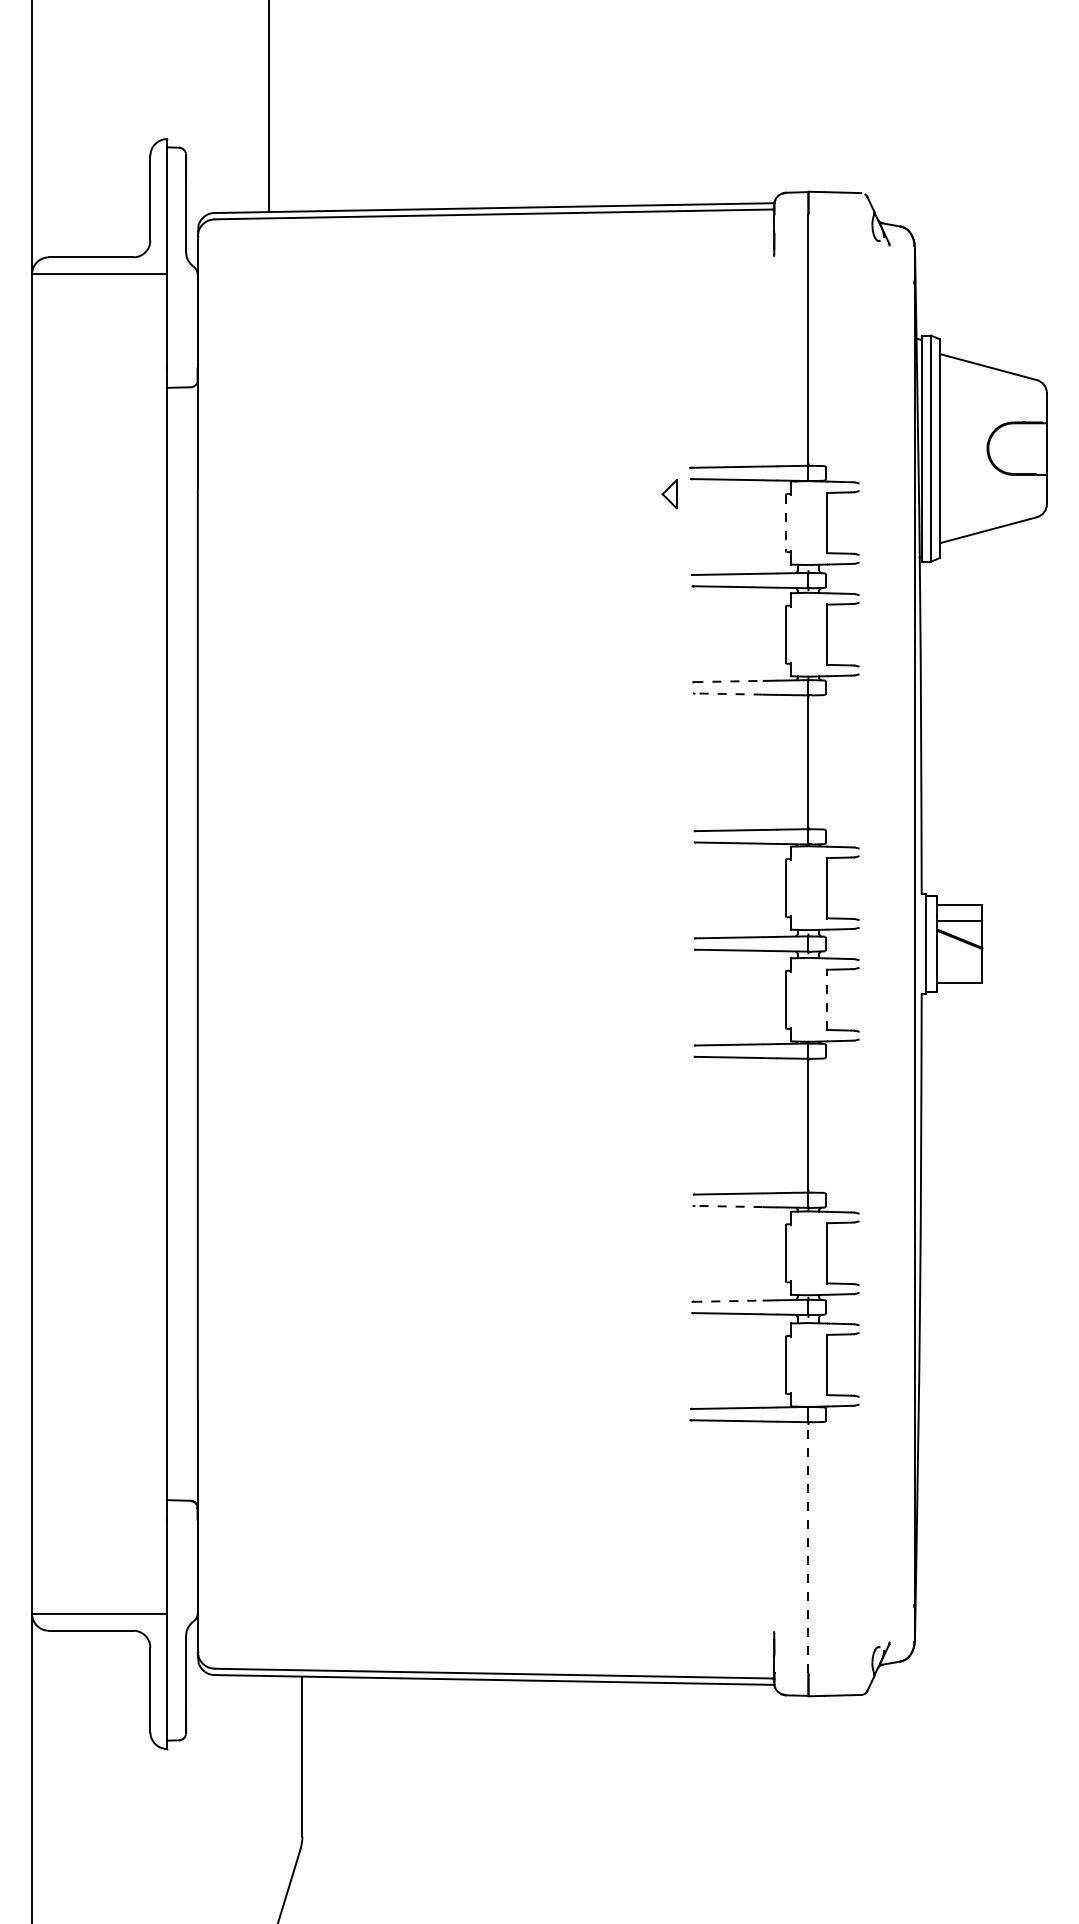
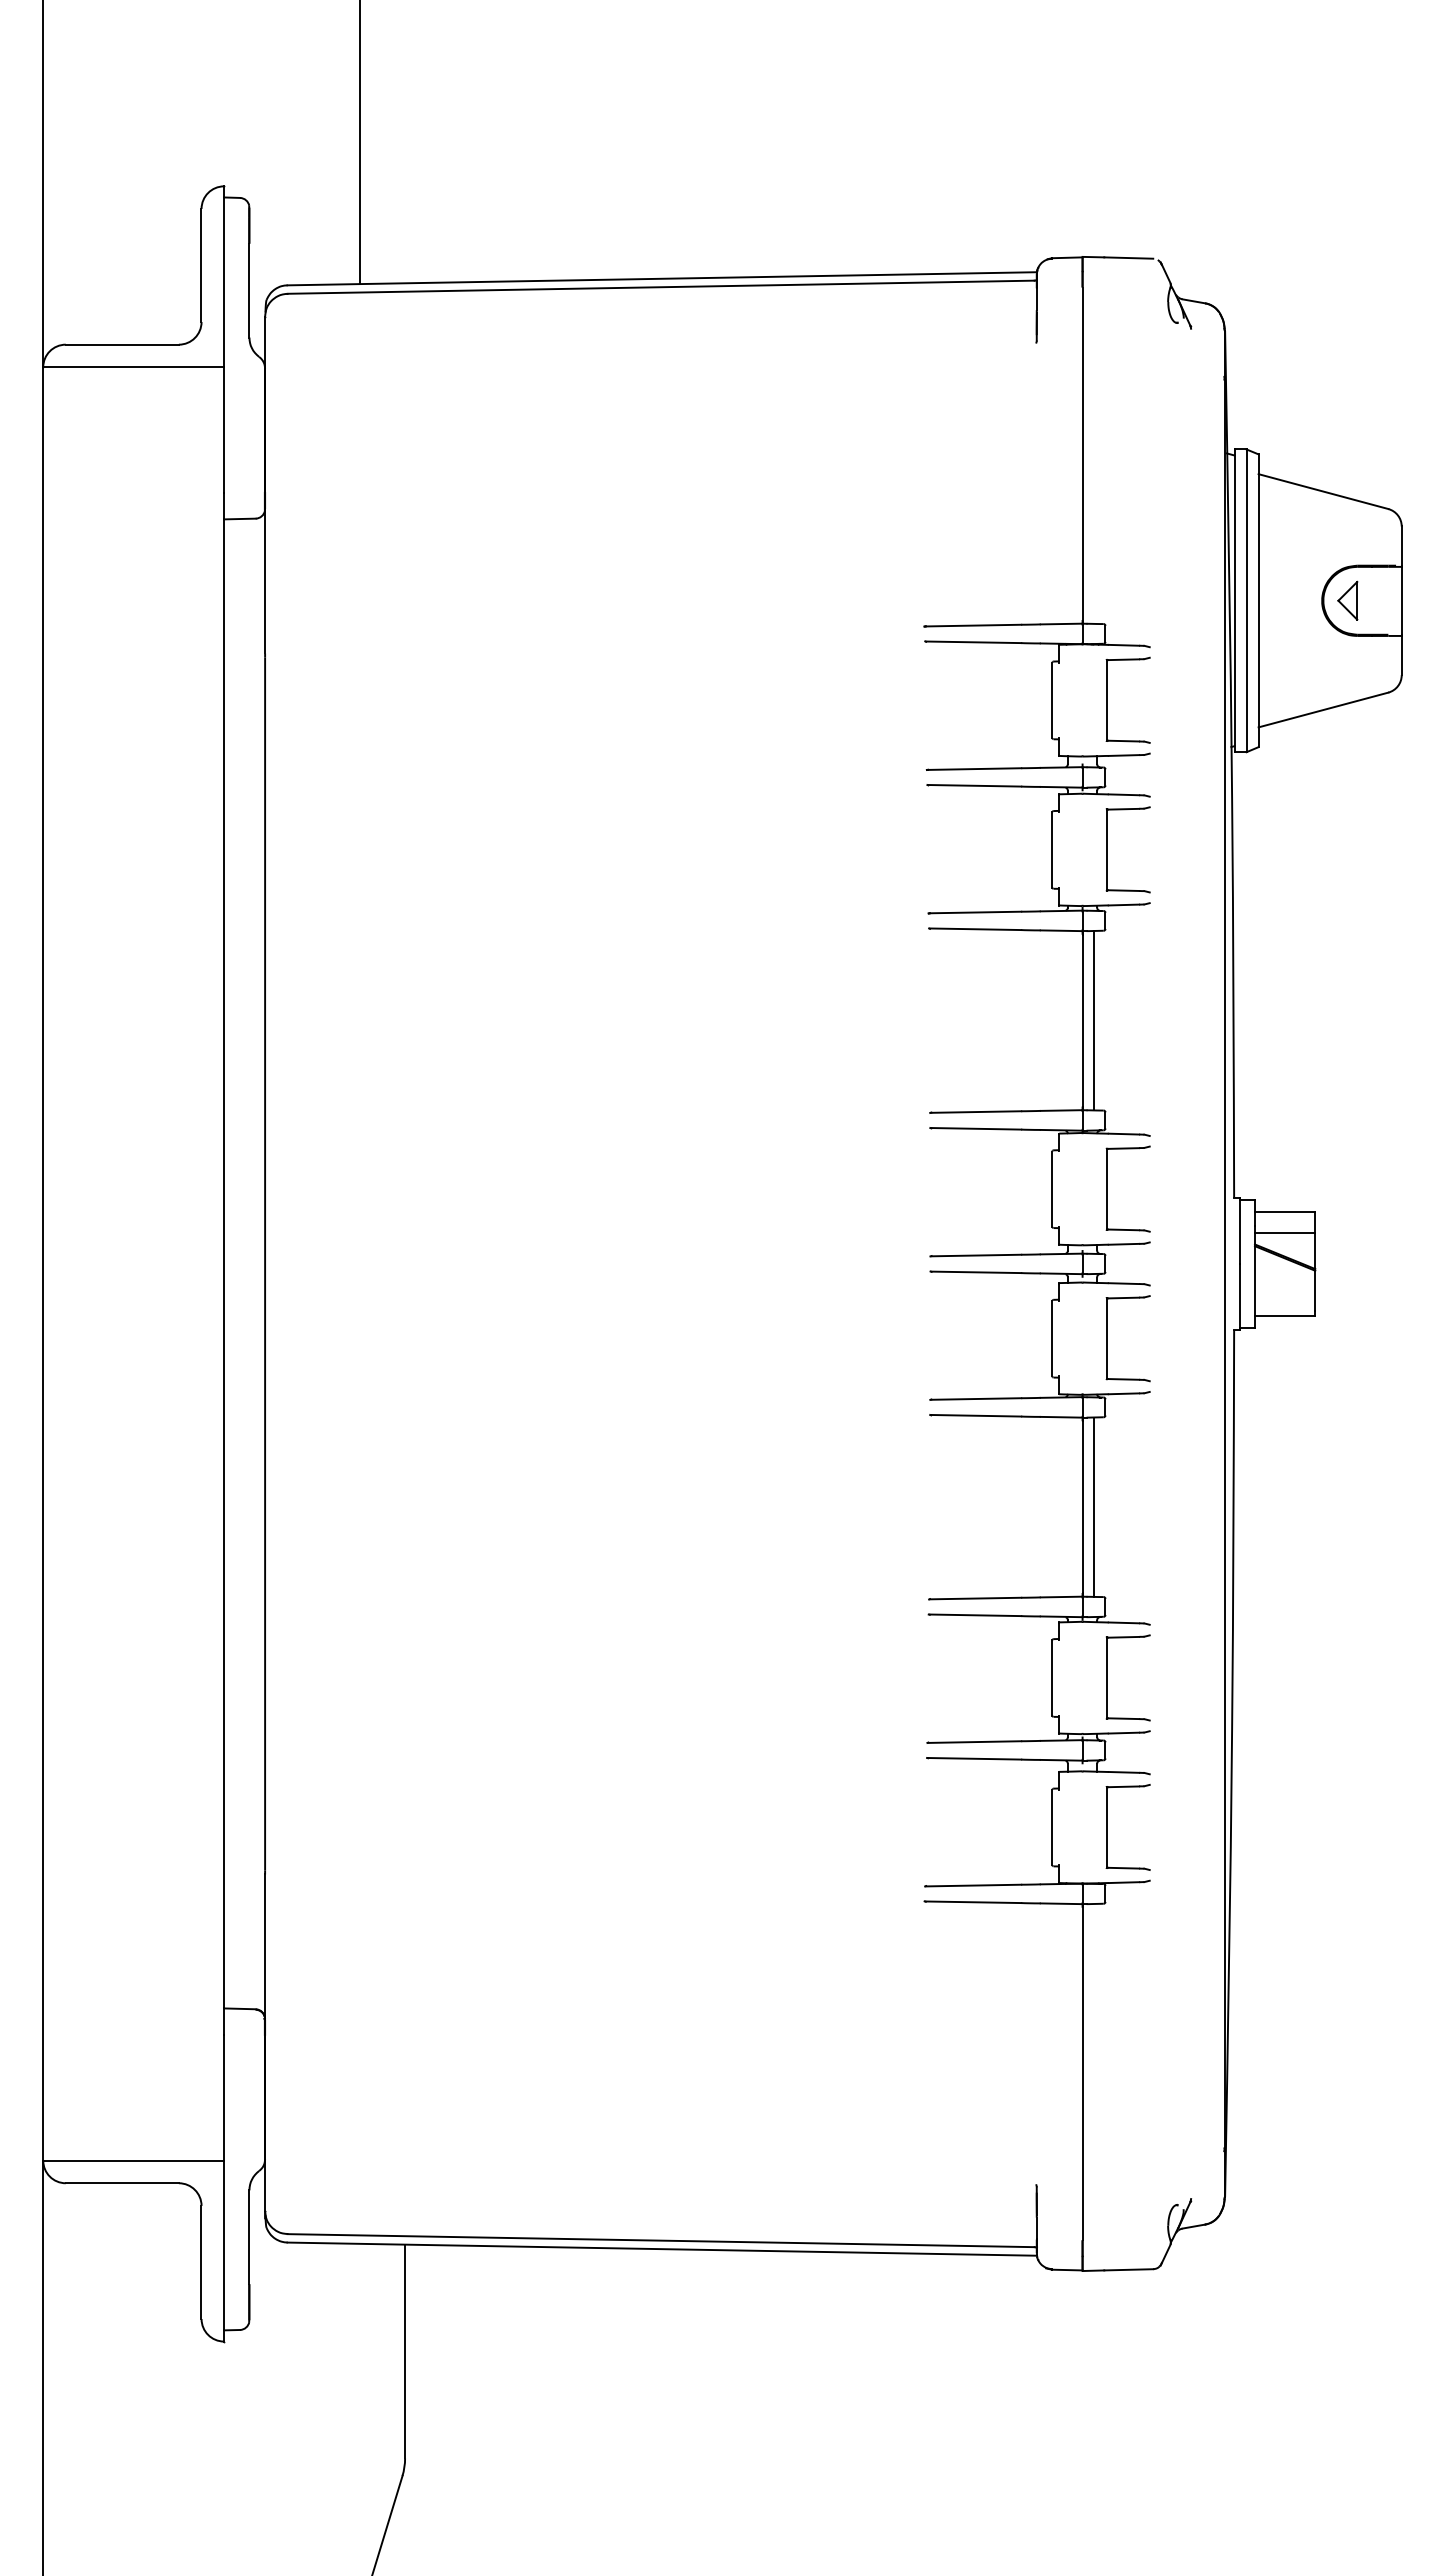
part: (669, 494) -> (1347, 600), moved
line: (786, 523) -> (1052, 700), dashed -> solid
line: (728, 681) -> (975, 912), dashed -> solid
line: (728, 694) -> (975, 929), dashed -> solid
line: (817, 762) -> (1094, 1020), added
line: (826, 999) -> (1106, 1338), dashed -> solid
line: (817, 1125) -> (1094, 1506), added
line: (728, 1206) -> (975, 1615), dashed -> solid
line: (728, 1301) -> (975, 1742), dashed -> solid
line: (808, 1548) -> (1082, 2072), dashed -> solid

